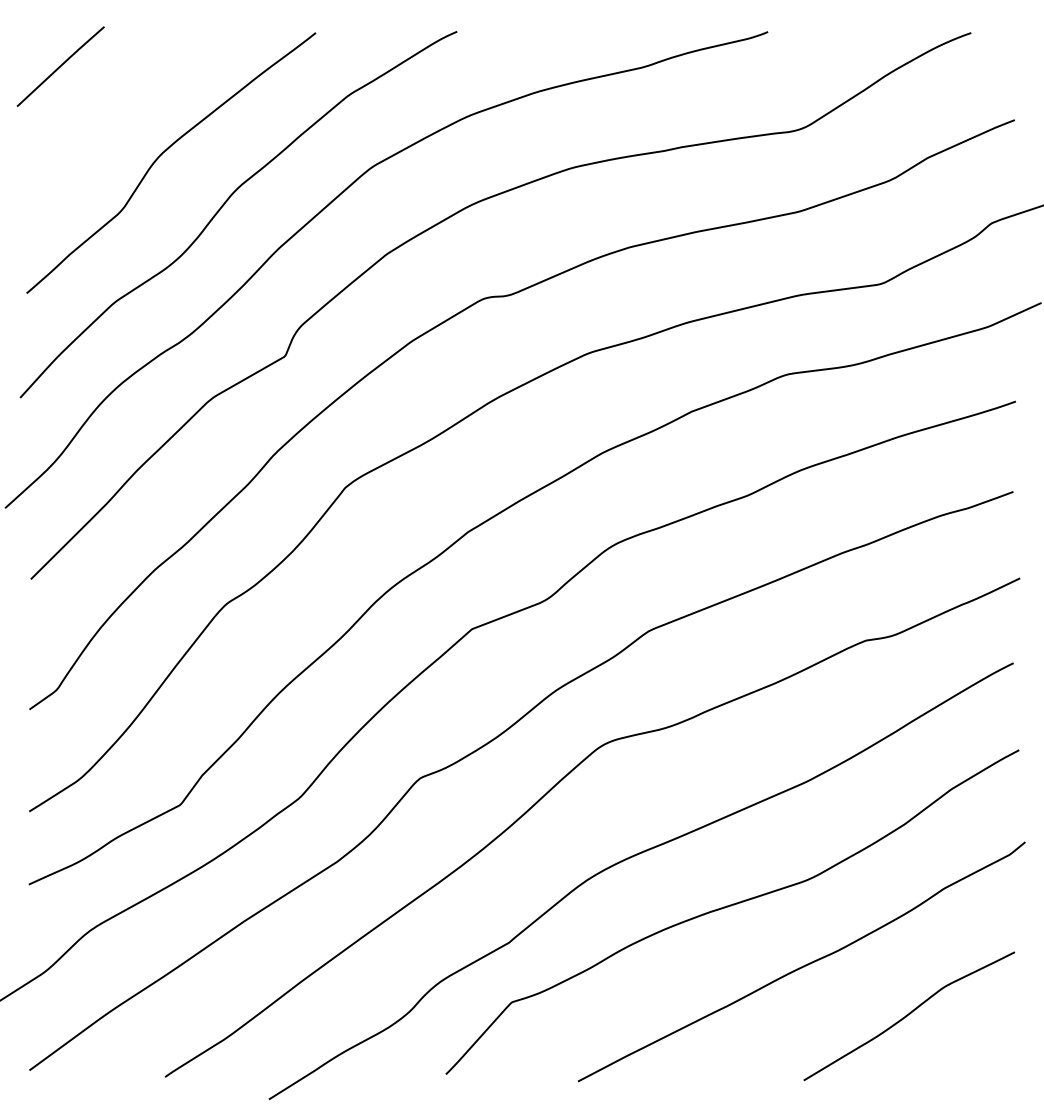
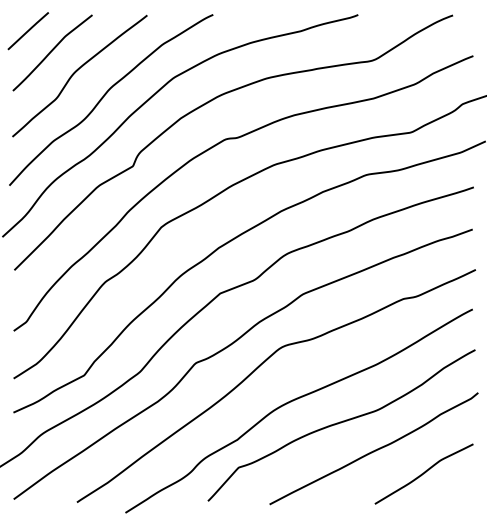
curve: (112, 110) -> (52, 51), added

